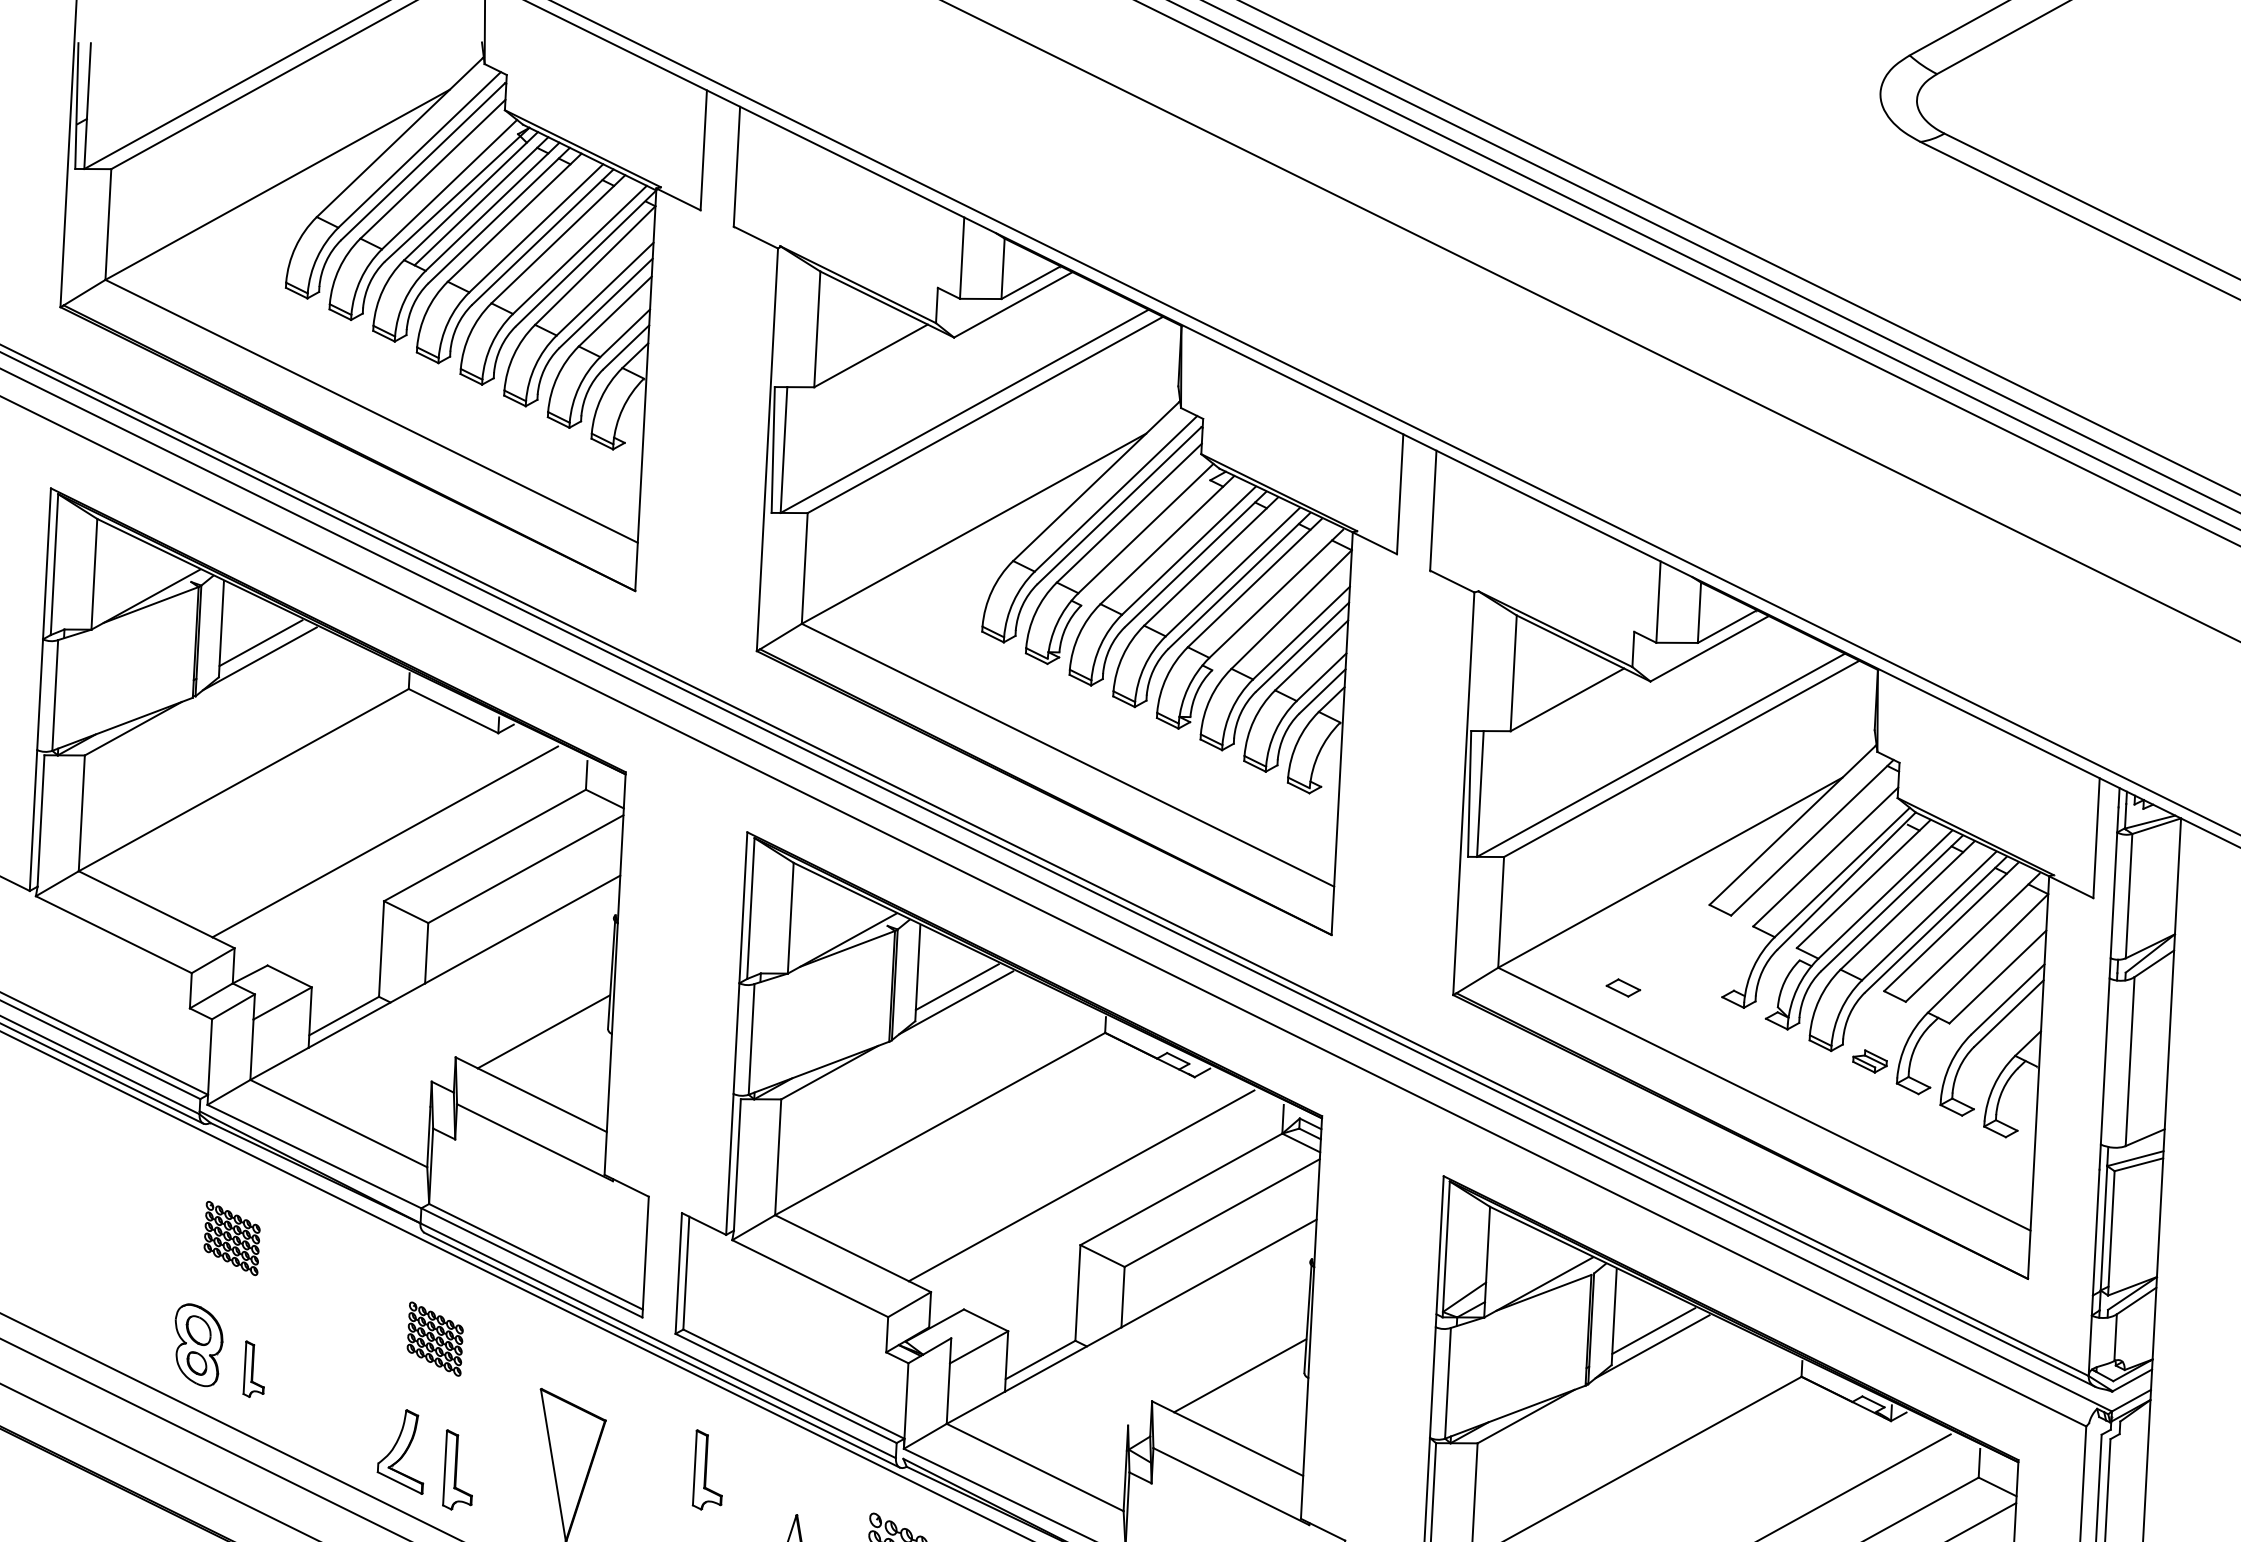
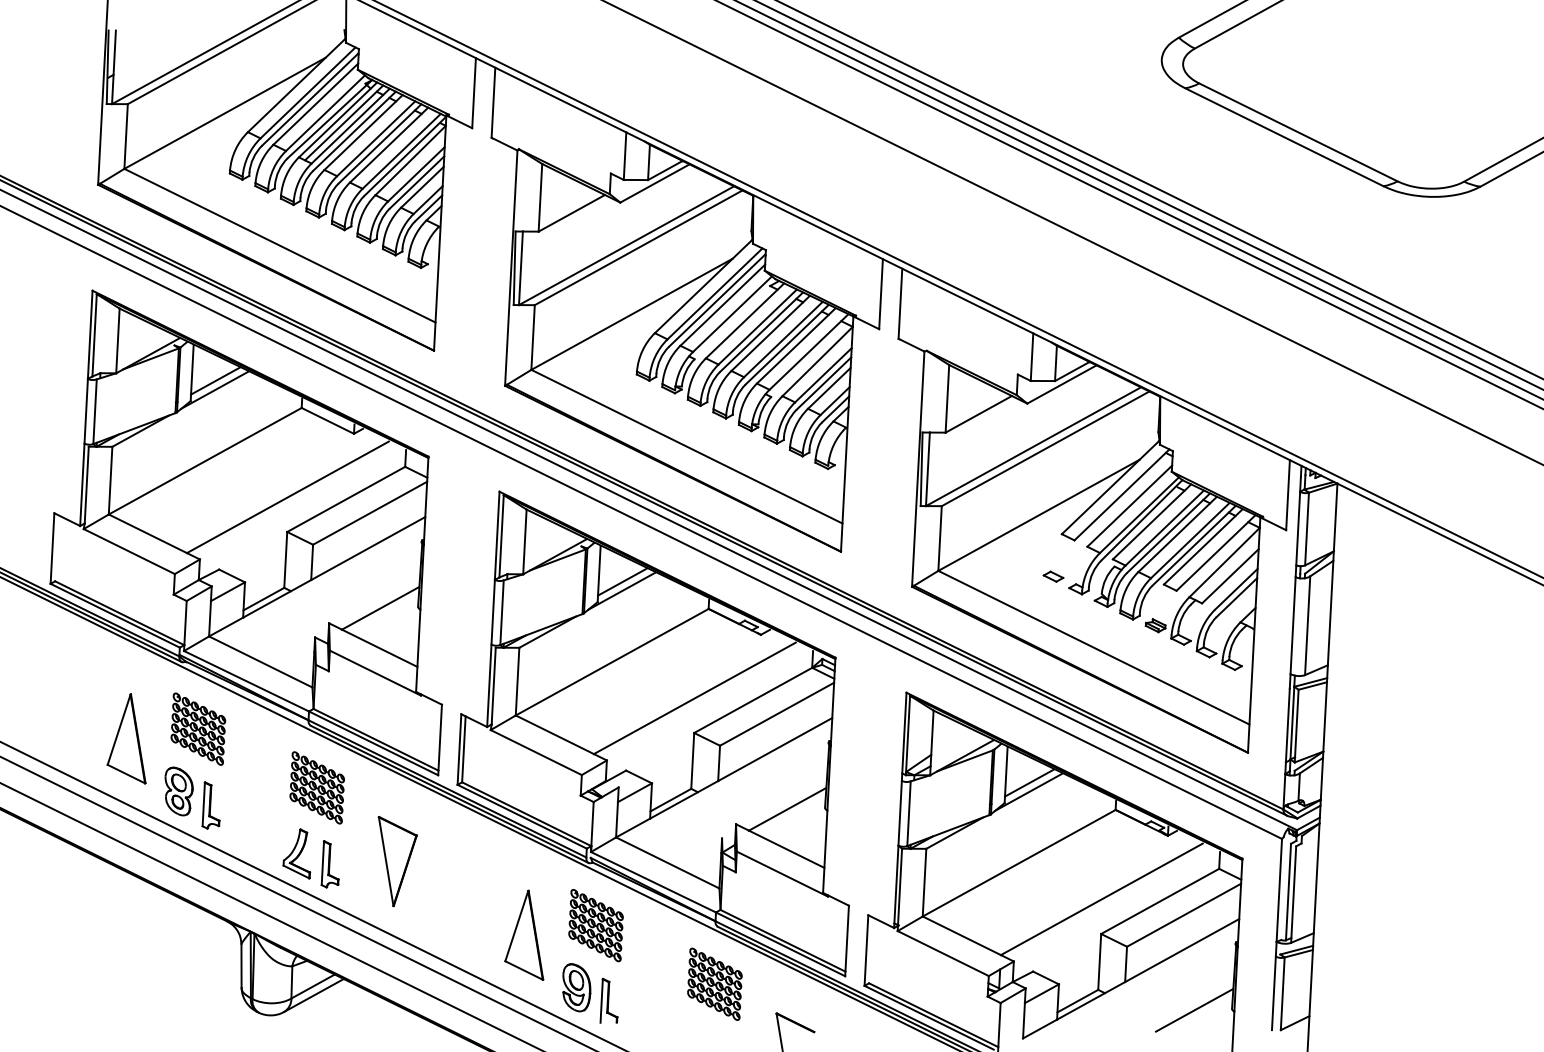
part: (1623, 987) -> (1053, 576), moved
part: (232, 1237) -> (198, 728), size x1.67
part: (109, 1254) -> (126, 738), added
part: (434, 1338) -> (316, 787), size x1.67
part: (252, 1369) -> (210, 805), size x1.43
part: (706, 1470) -> (475, 864), removed

